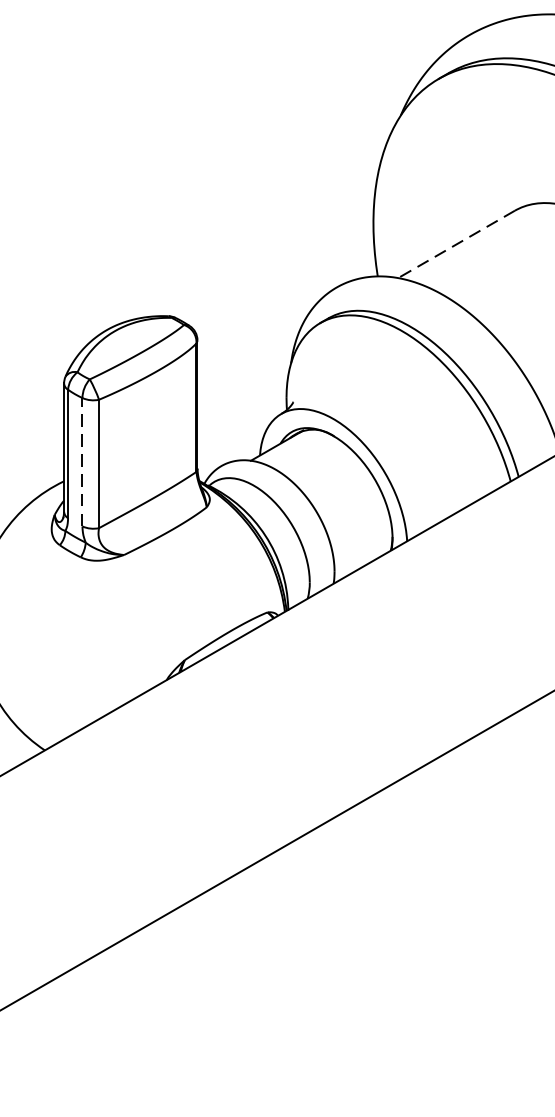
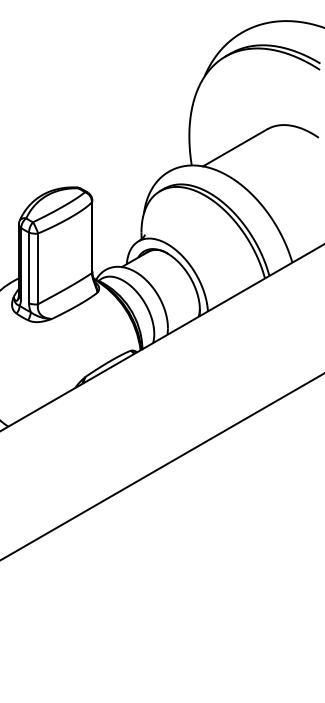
line: (455, 245) -> (234, 148), dashed -> solid
line: (83, 461) -> (29, 267), dashed -> solid

